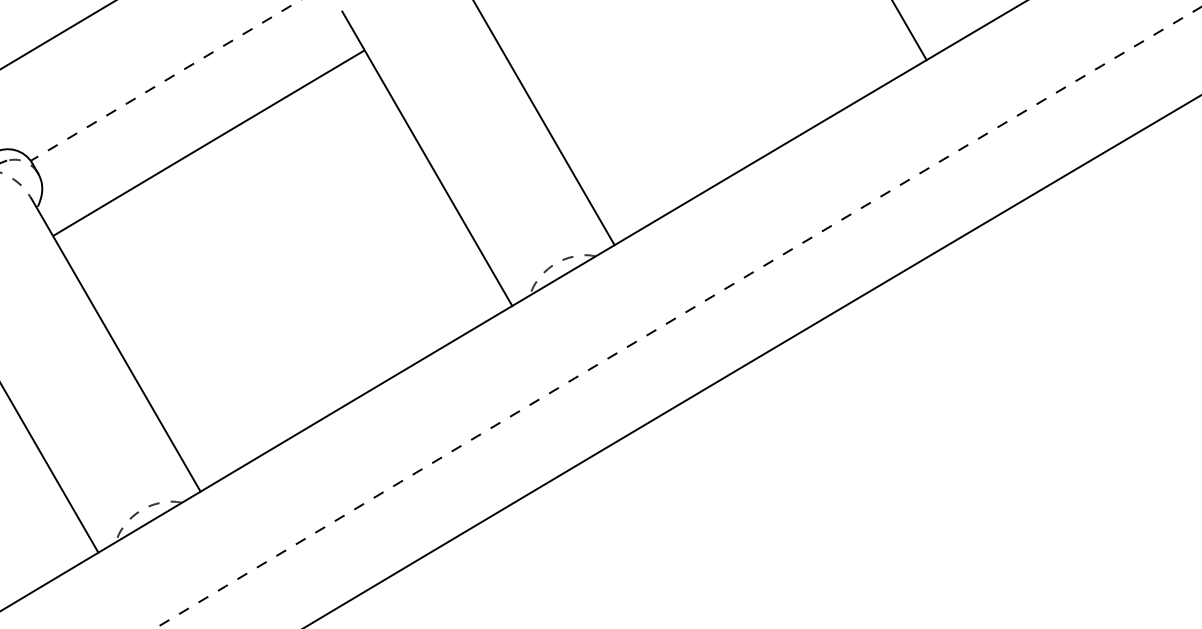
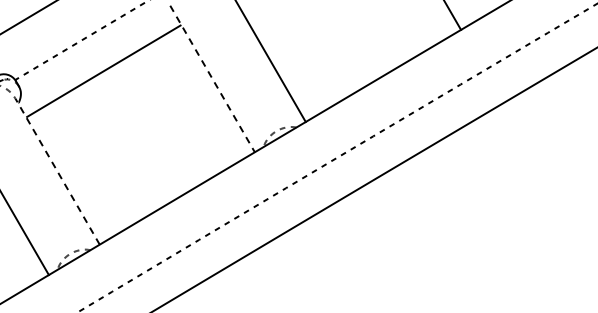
line: (427, 159) -> (212, 79), solid -> dashed
line: (115, 344) -> (57, 171), solid -> dashed

